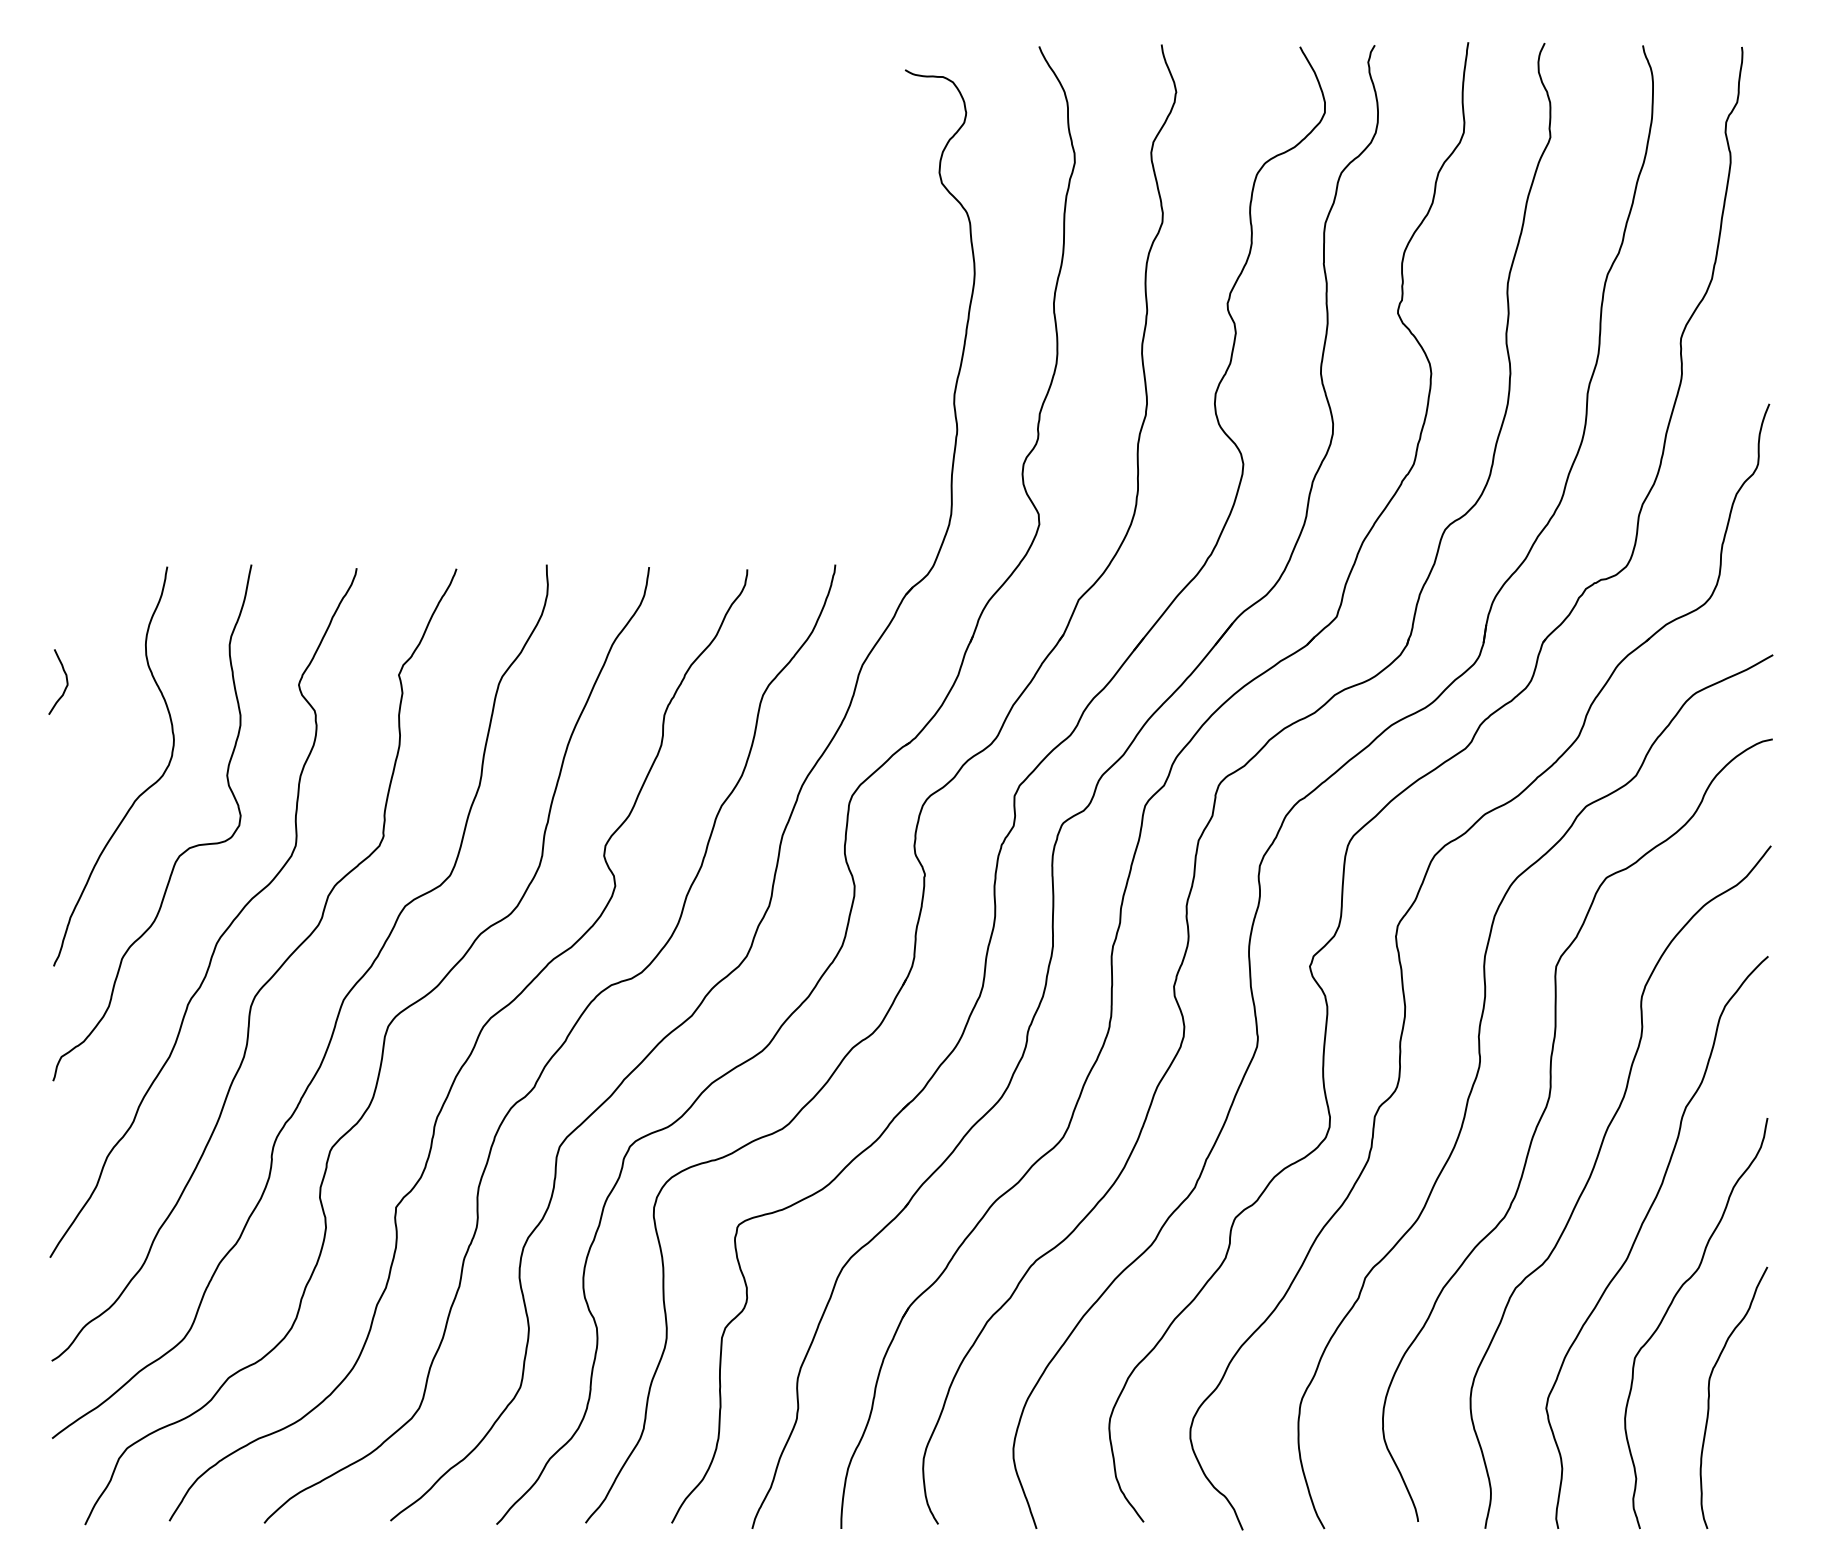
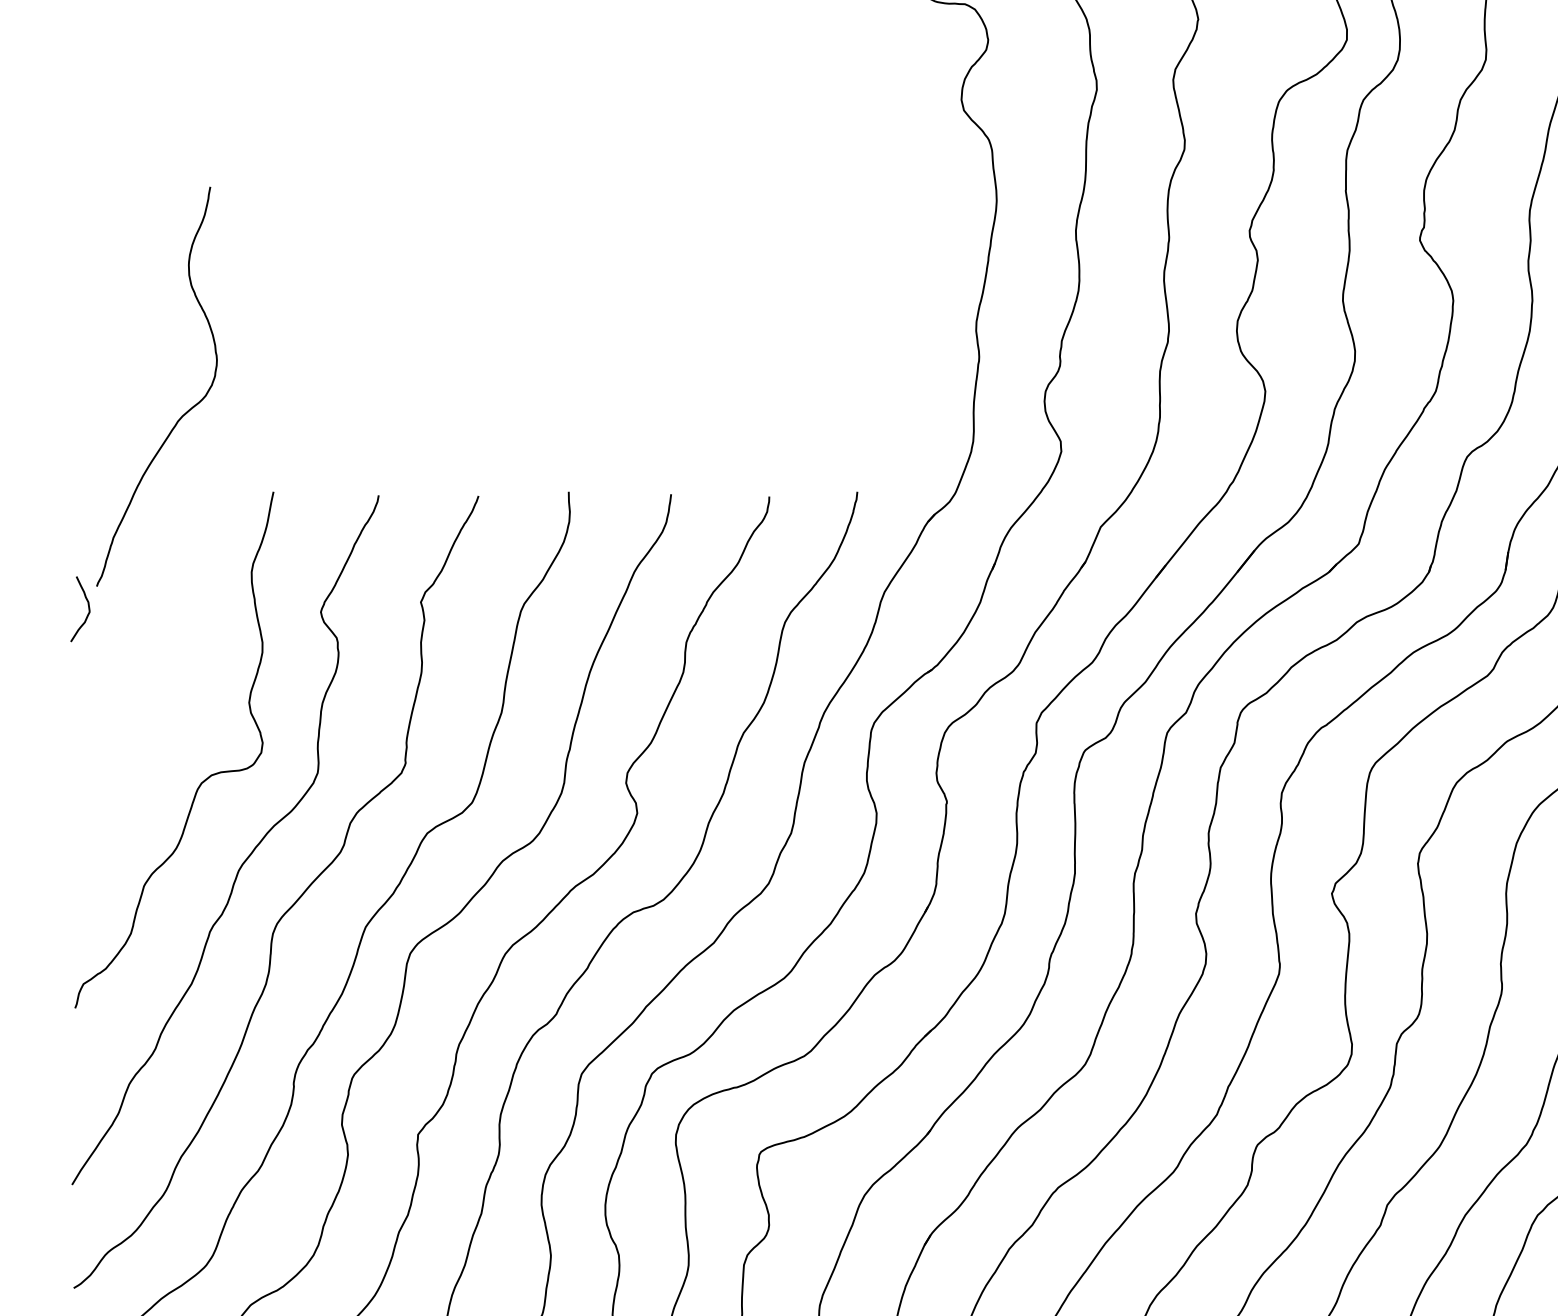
curve: (139, 794) -> (182, 414), moved

